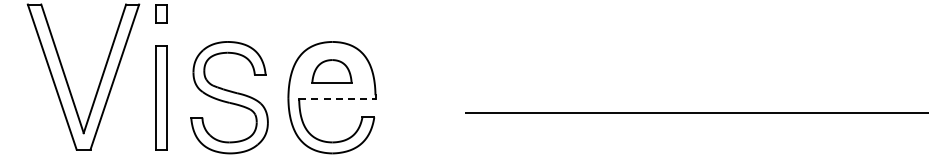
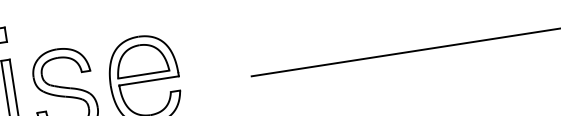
part: (331, 70) -> (141, 59), size x1.67
line: (337, 99) -> (149, 81), dashed -> solid

